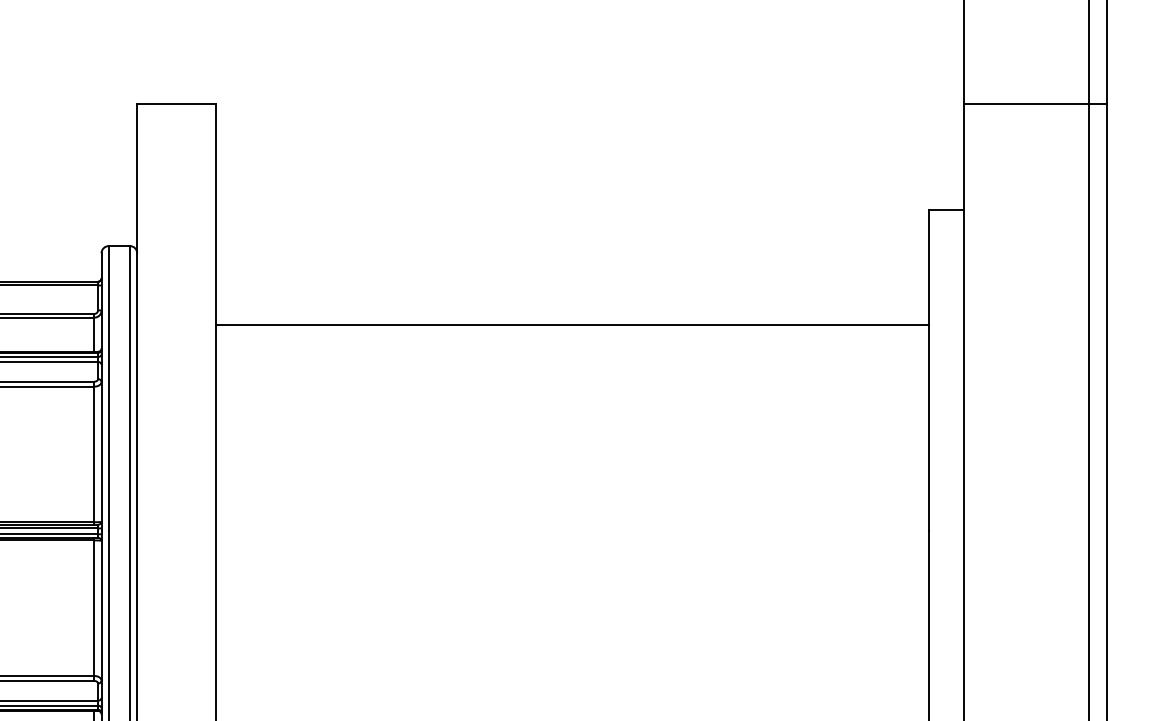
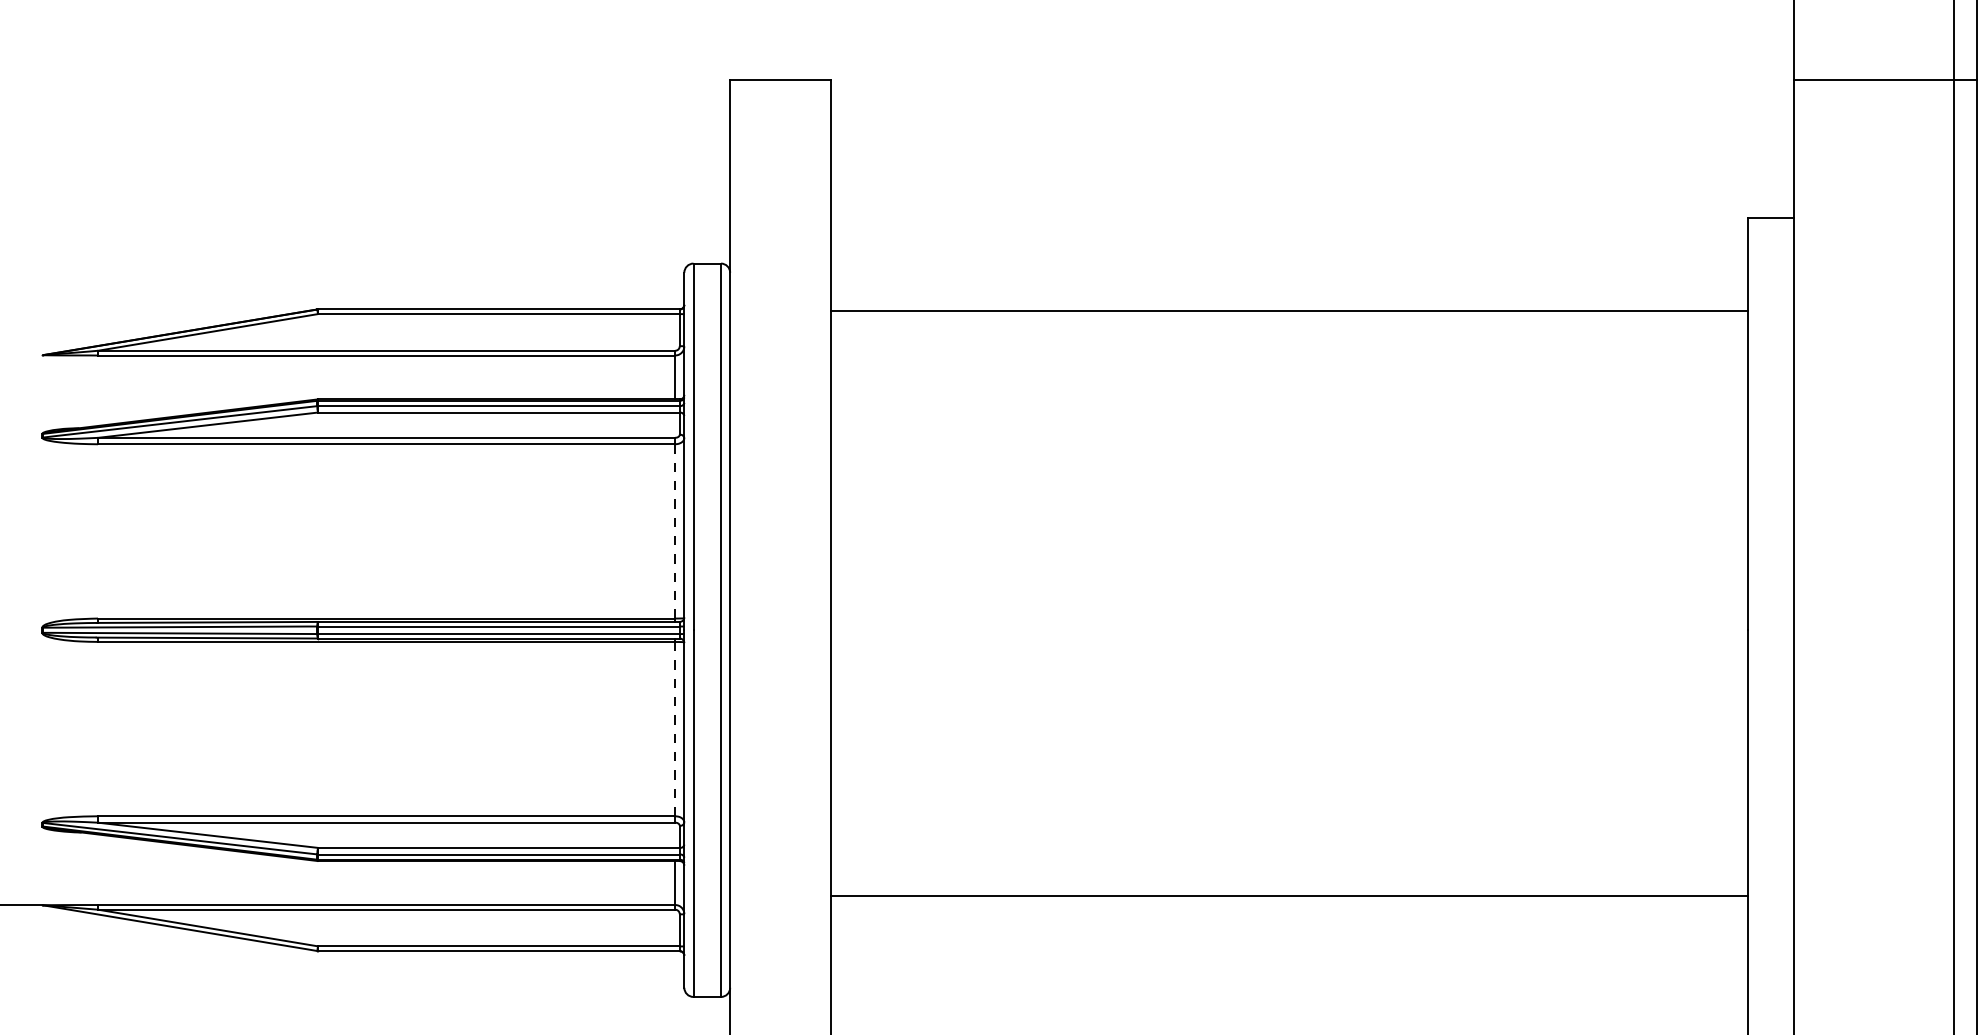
line: (572, 324) -> (1289, 311), moved
line: (94, 453) -> (675, 530), solid -> dashed
line: (94, 607) -> (675, 728), solid -> dashed

